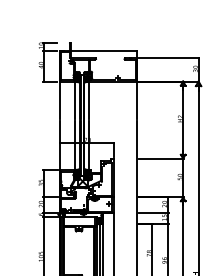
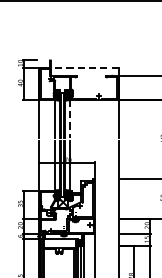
line: (103, 50) -> (84, 68), solid -> dashed
line: (89, 100) -> (70, 119), solid -> dashed

